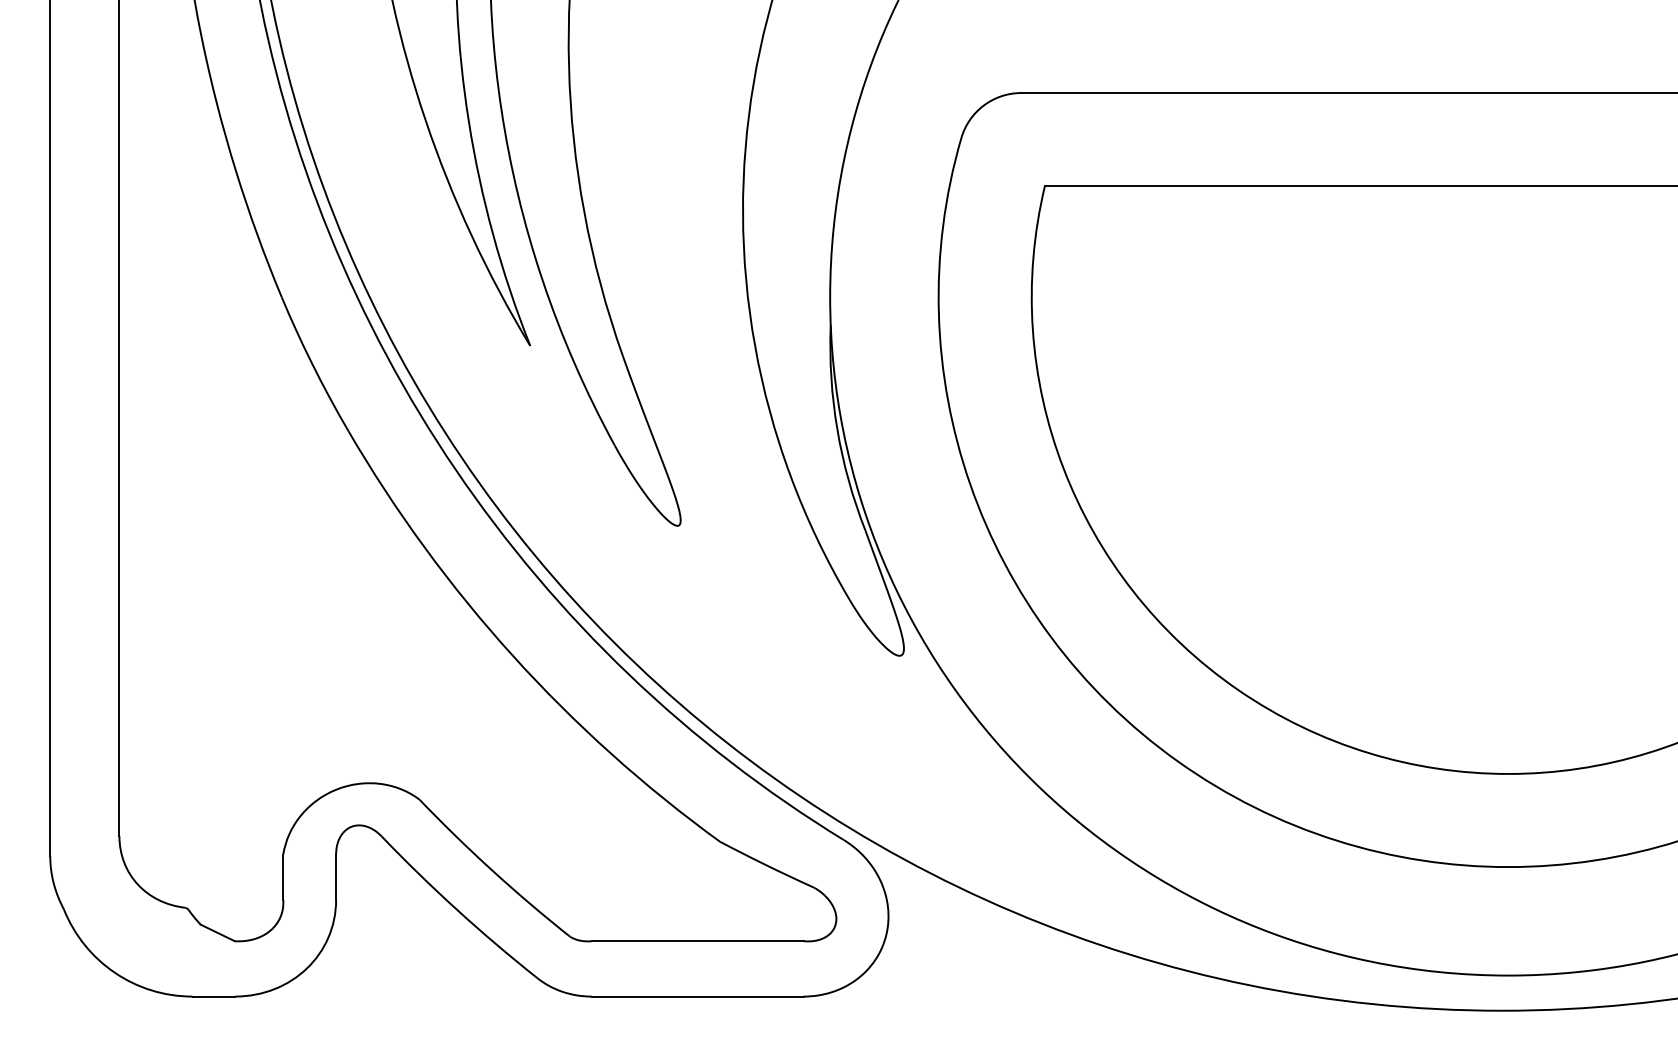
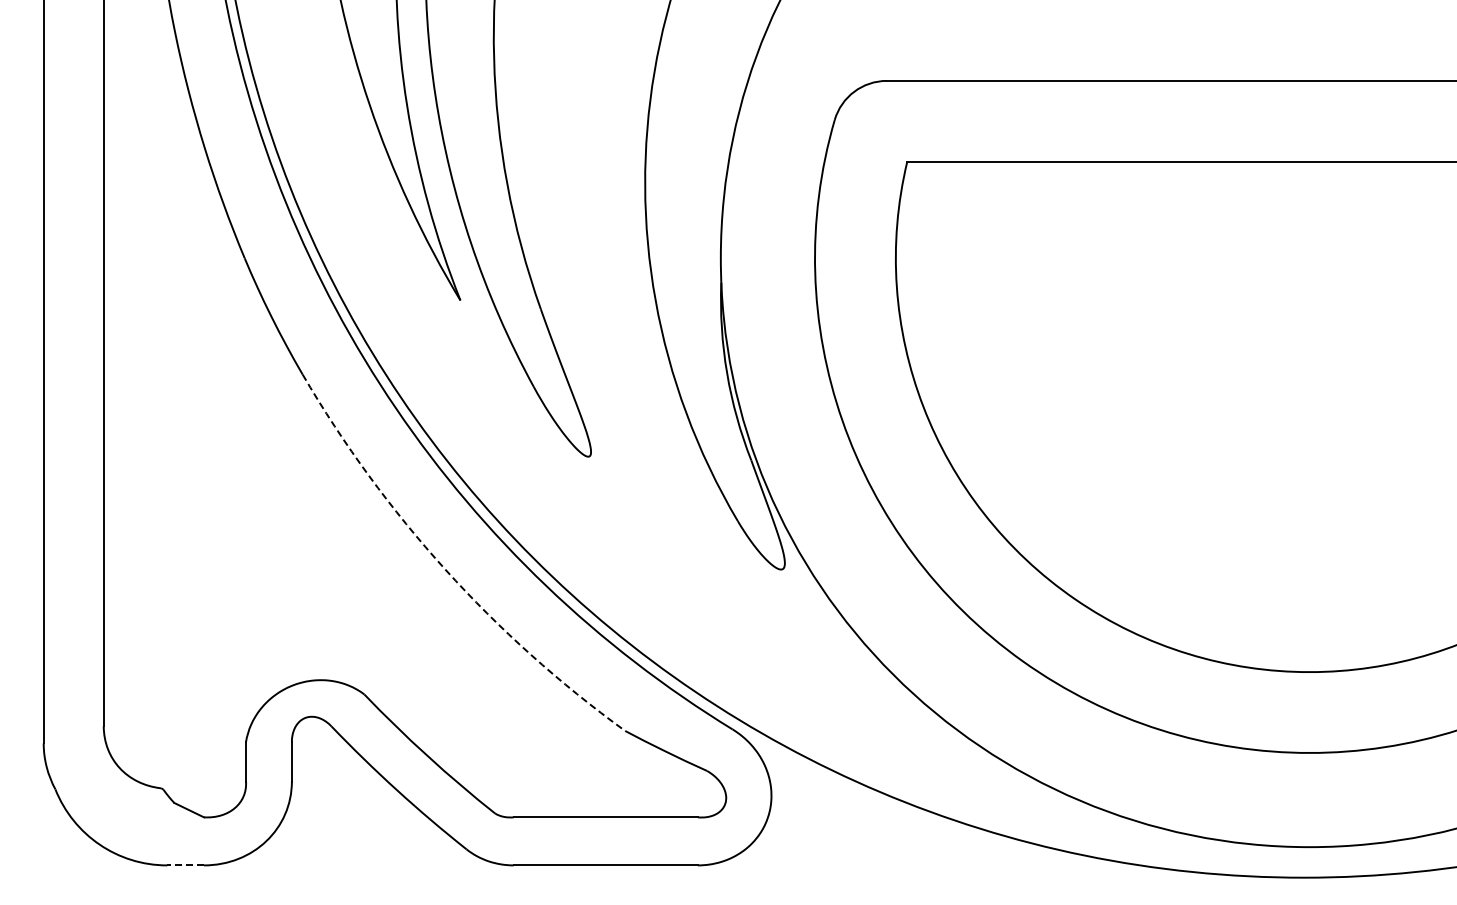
arc: (513, 655) -> (445, 569), solid -> dashed
line: (213, 996) -> (185, 865), solid -> dashed

